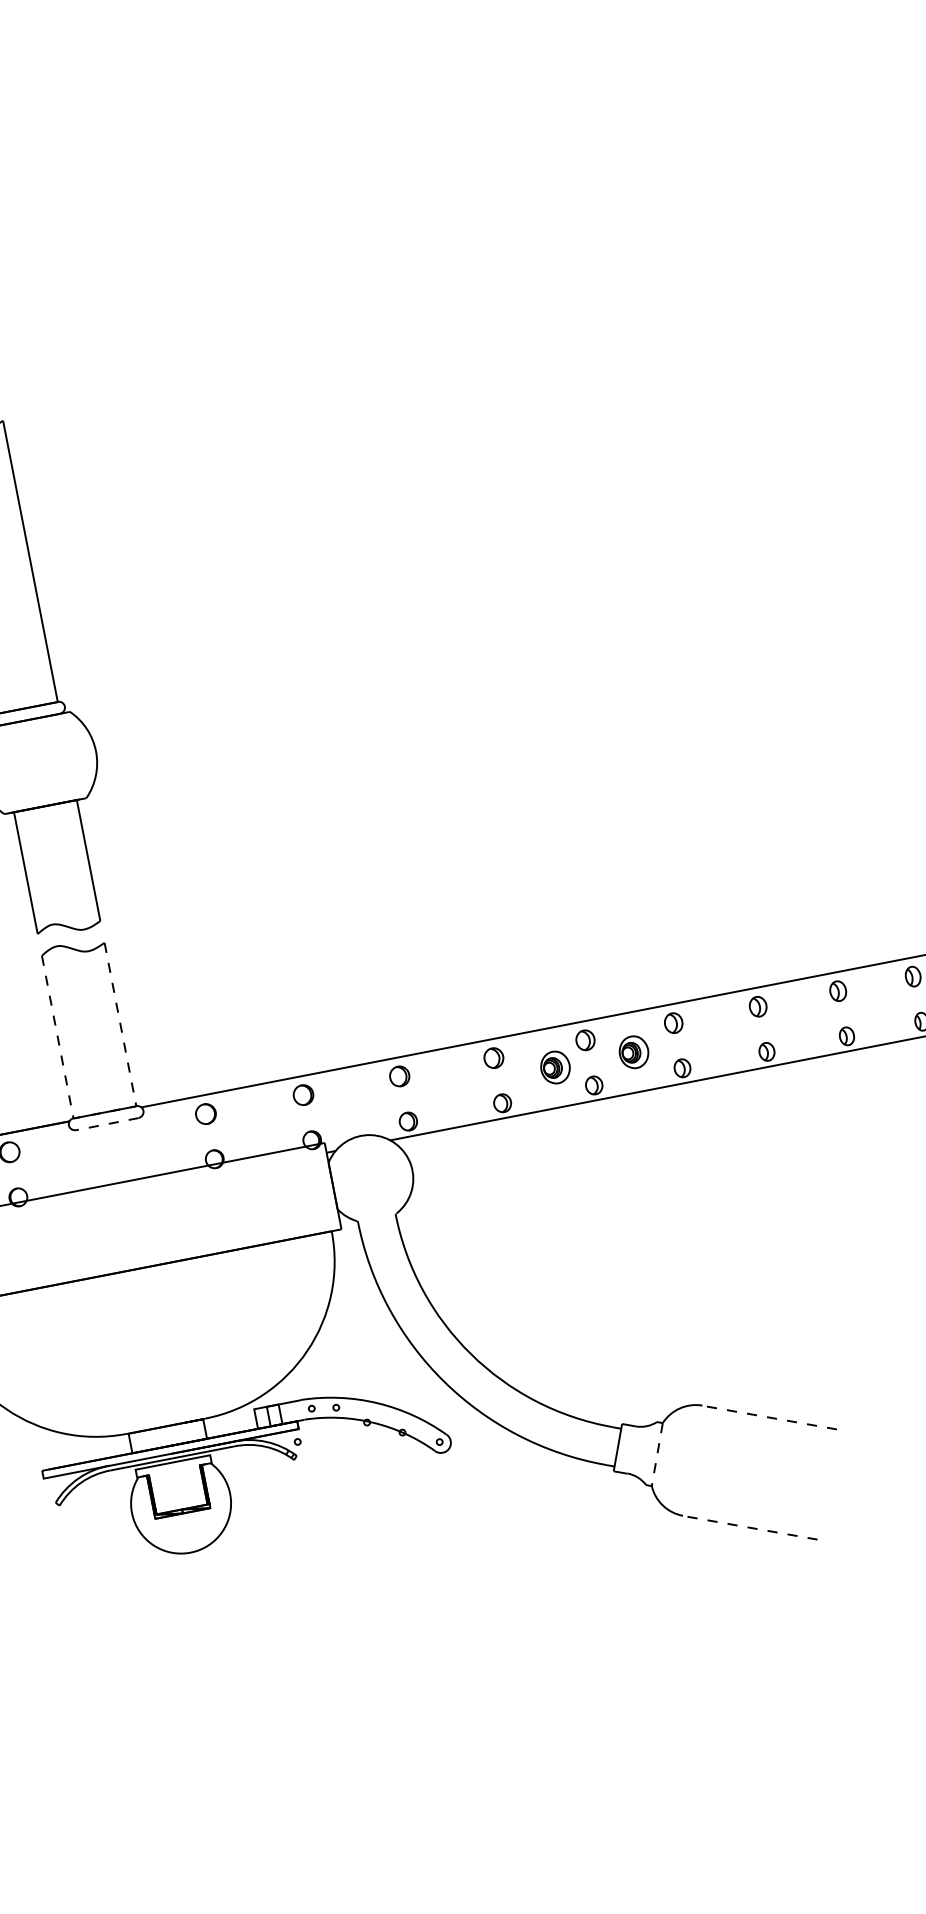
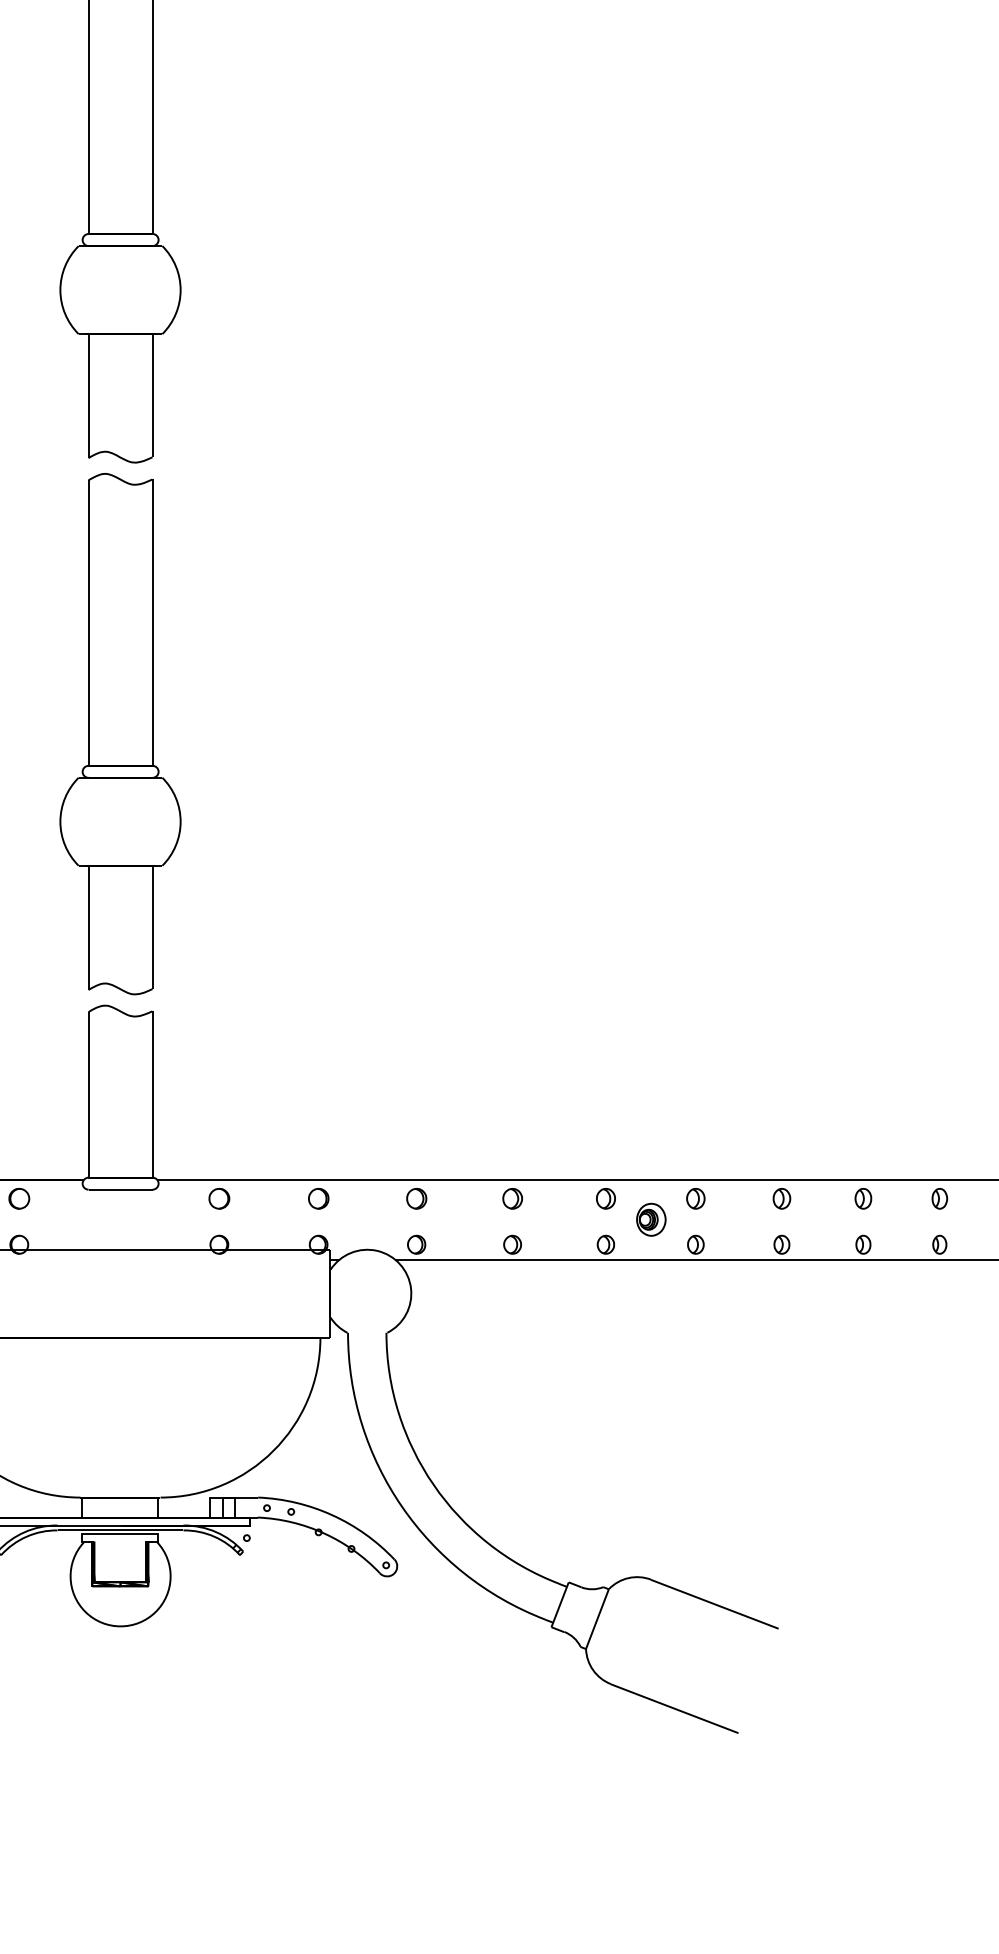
part: (555, 1067) -> (571, 1219), removed
line: (105, 1111) -> (121, 1177), dashed -> solid
line: (107, 1123) -> (120, 1189), dashed -> solid
line: (769, 1417) -> (714, 1604), dashed -> solid
line: (657, 1454) -> (597, 1619), dashed -> solid
line: (750, 1527) -> (674, 1708), dashed -> solid

